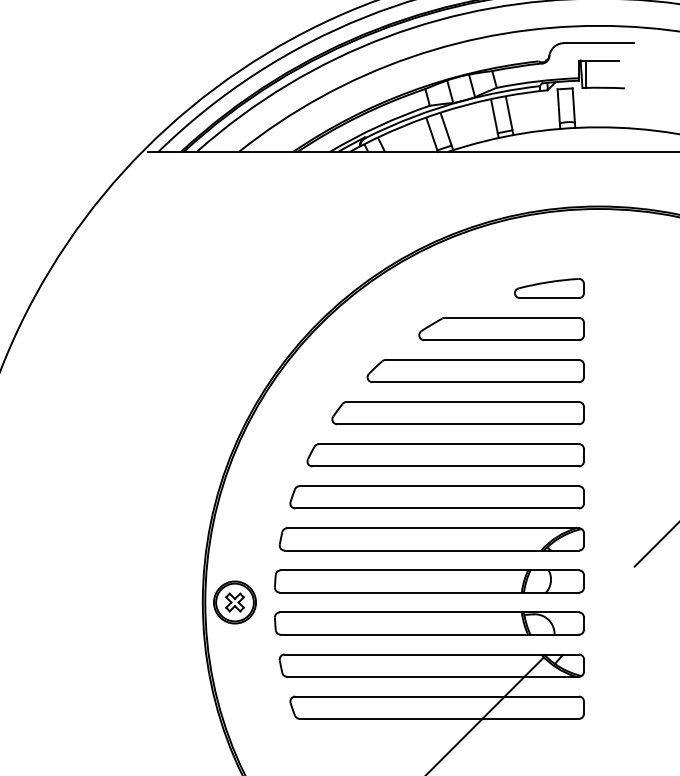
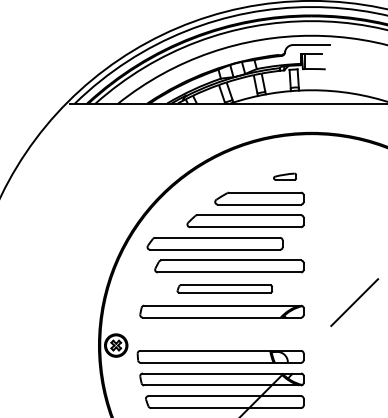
part: (548, 287) -> (284, 176), size x0.6
part: (457, 412) -> (214, 243), moved
part: (436, 496) -> (224, 288), size x0.6
part: (429, 581) -> (220, 334), removed

